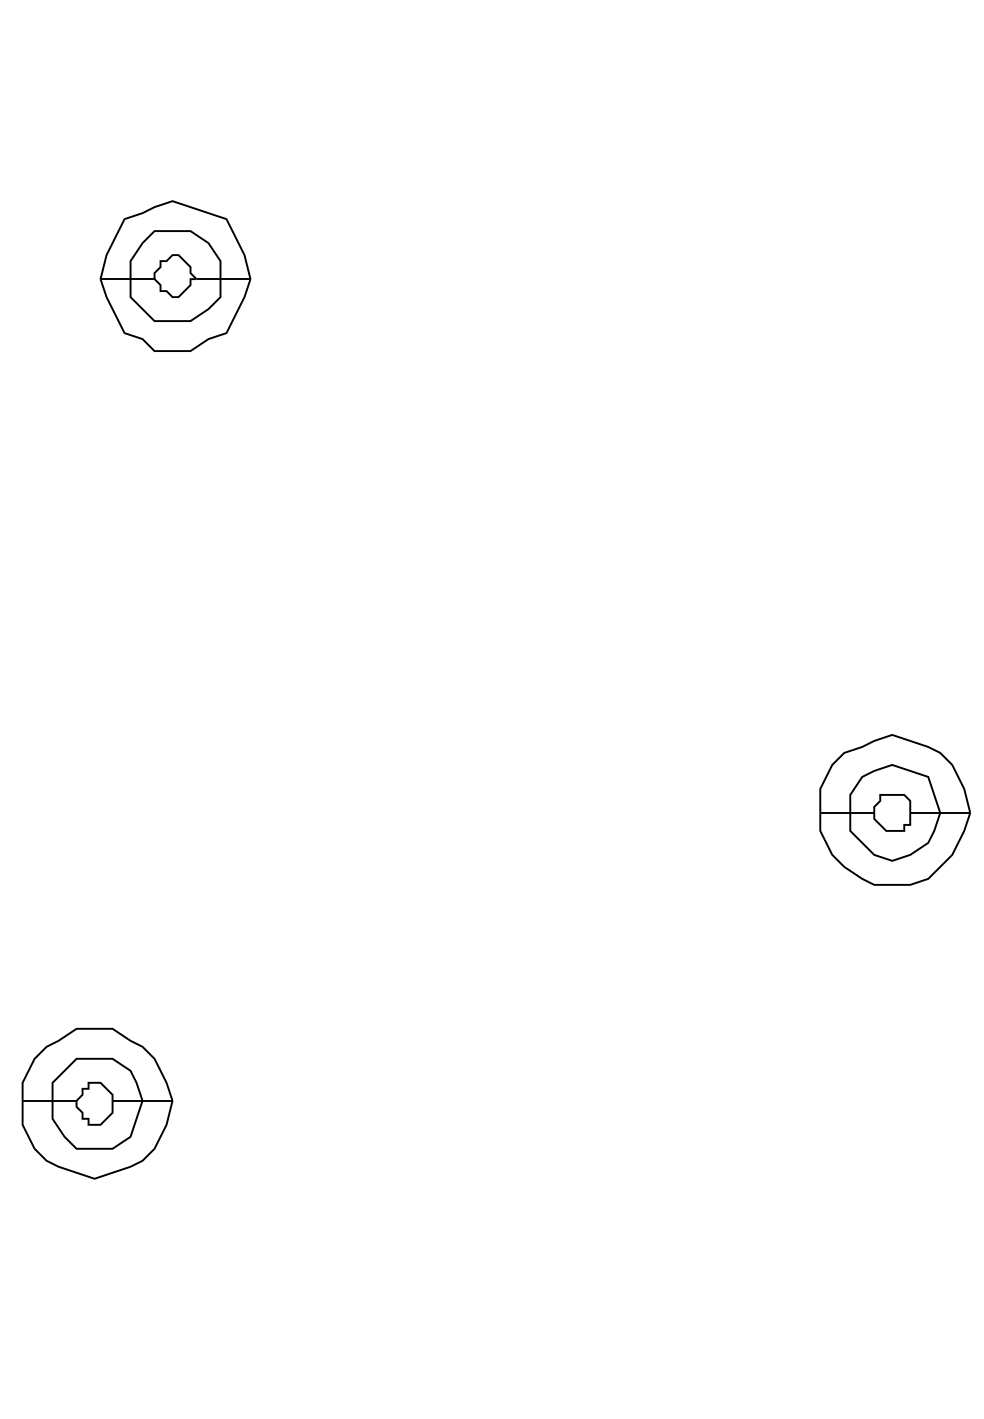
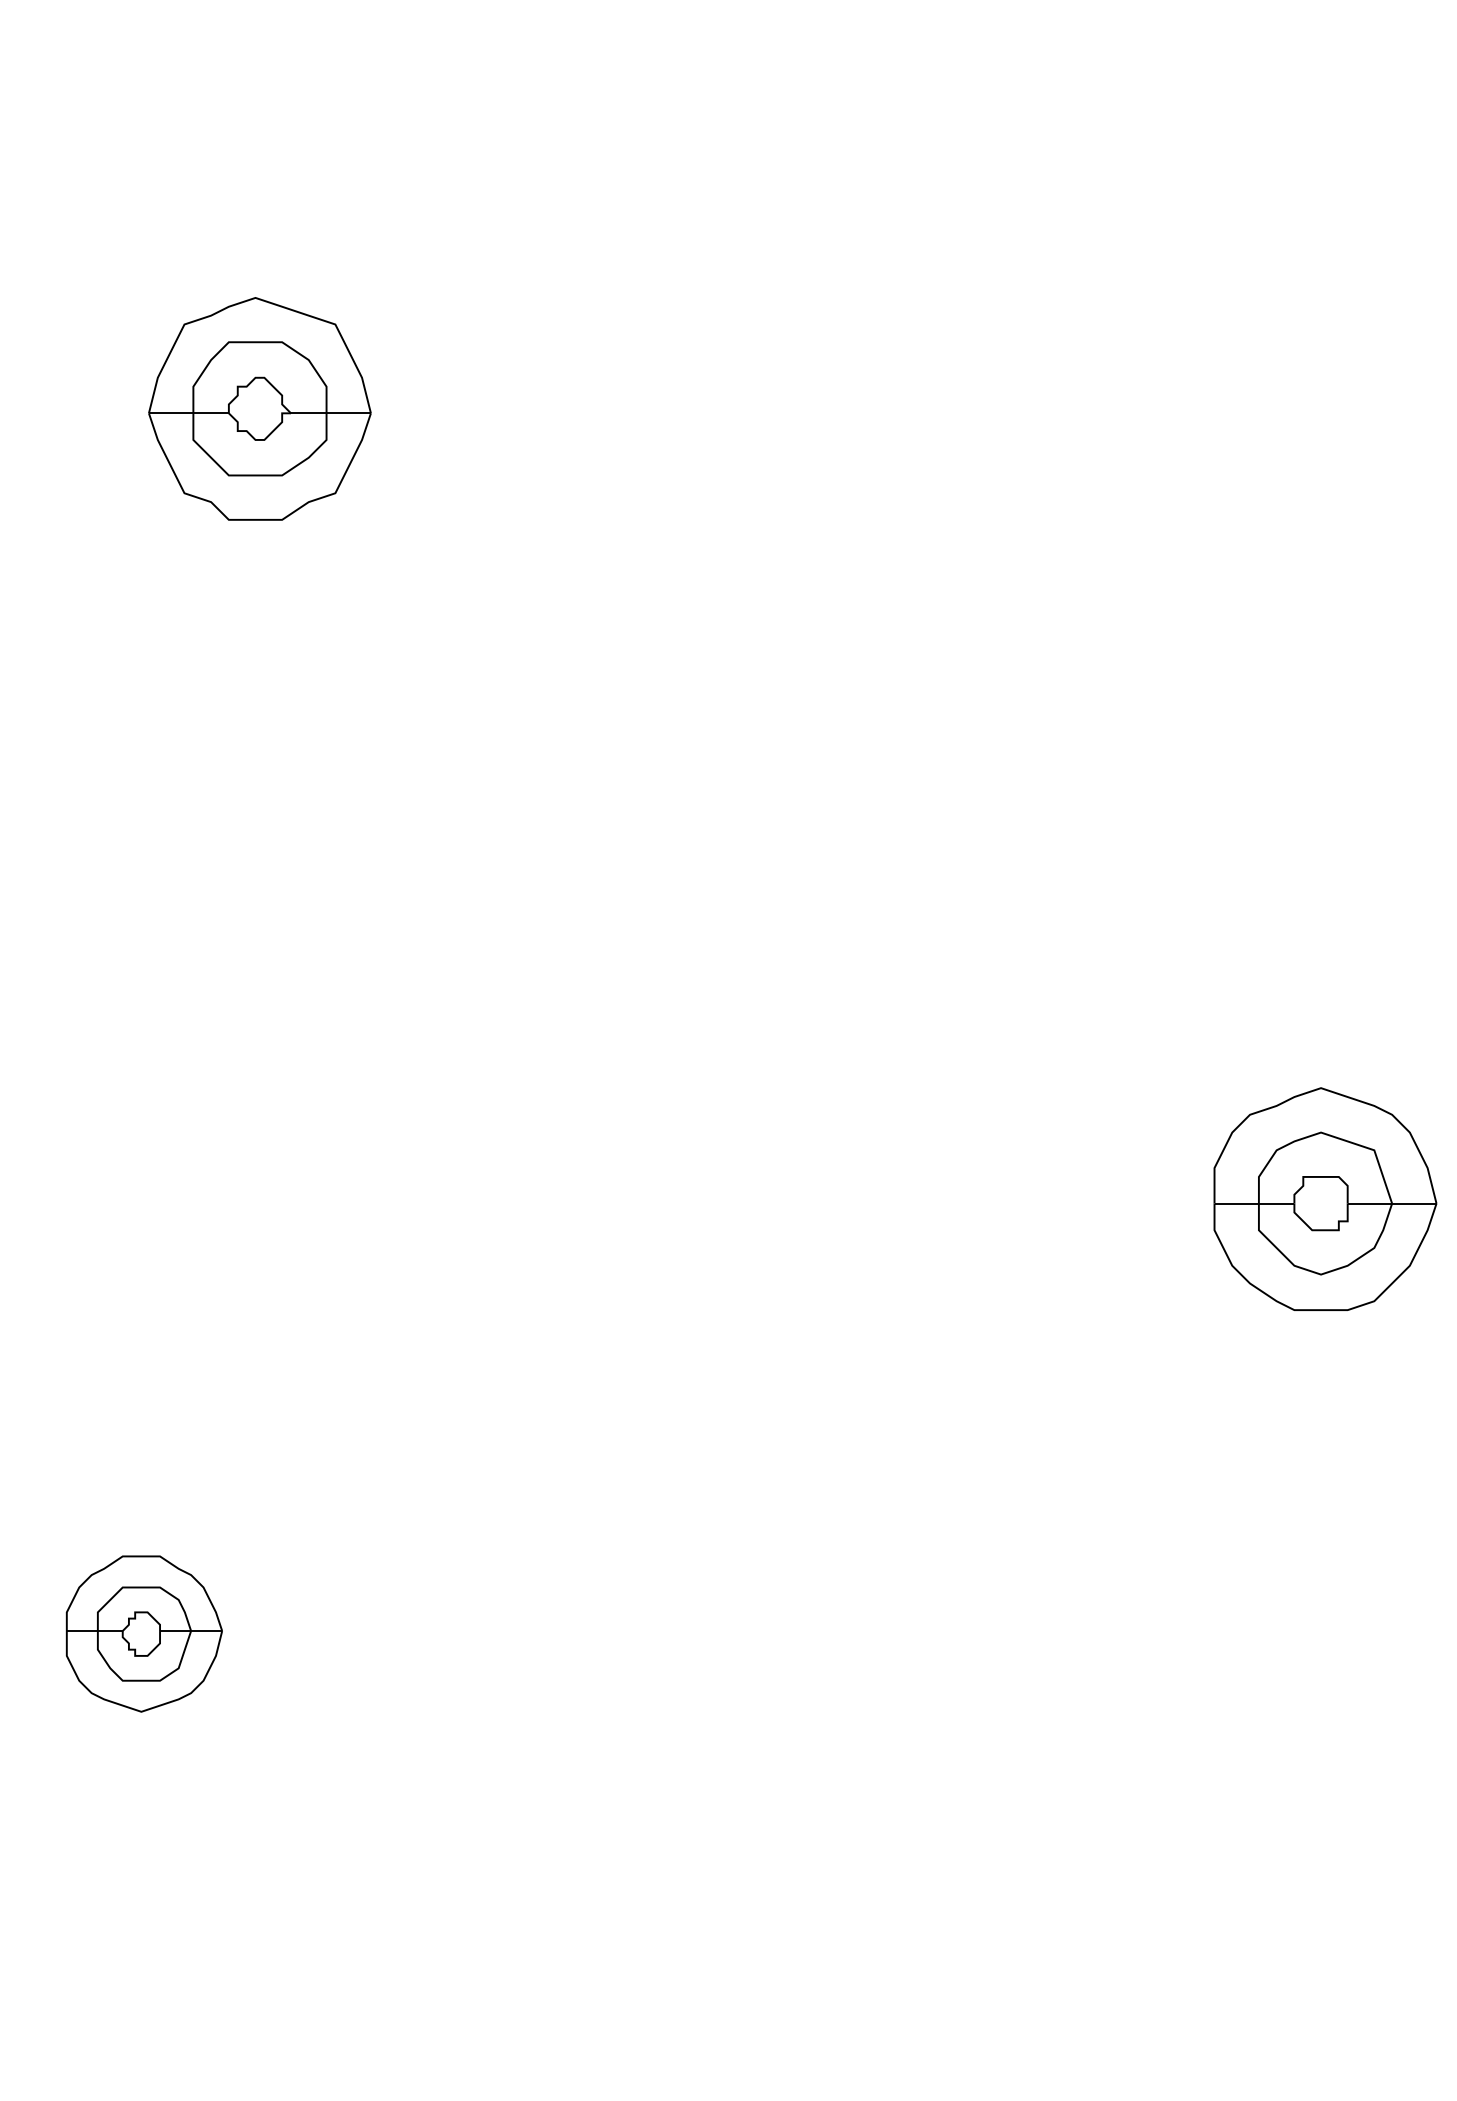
part: (97, 1103) -> (144, 1633), size x0.7

